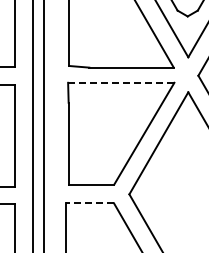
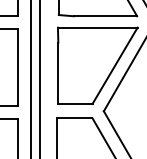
line: (120, 82) -> (97, 27), dashed -> solid
line: (90, 203) -> (74, 118), dashed -> solid

